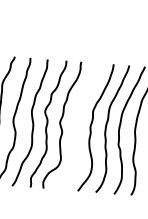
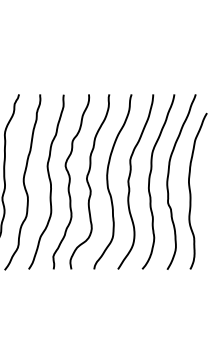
curve: (75, 125) -> (108, 181), added

